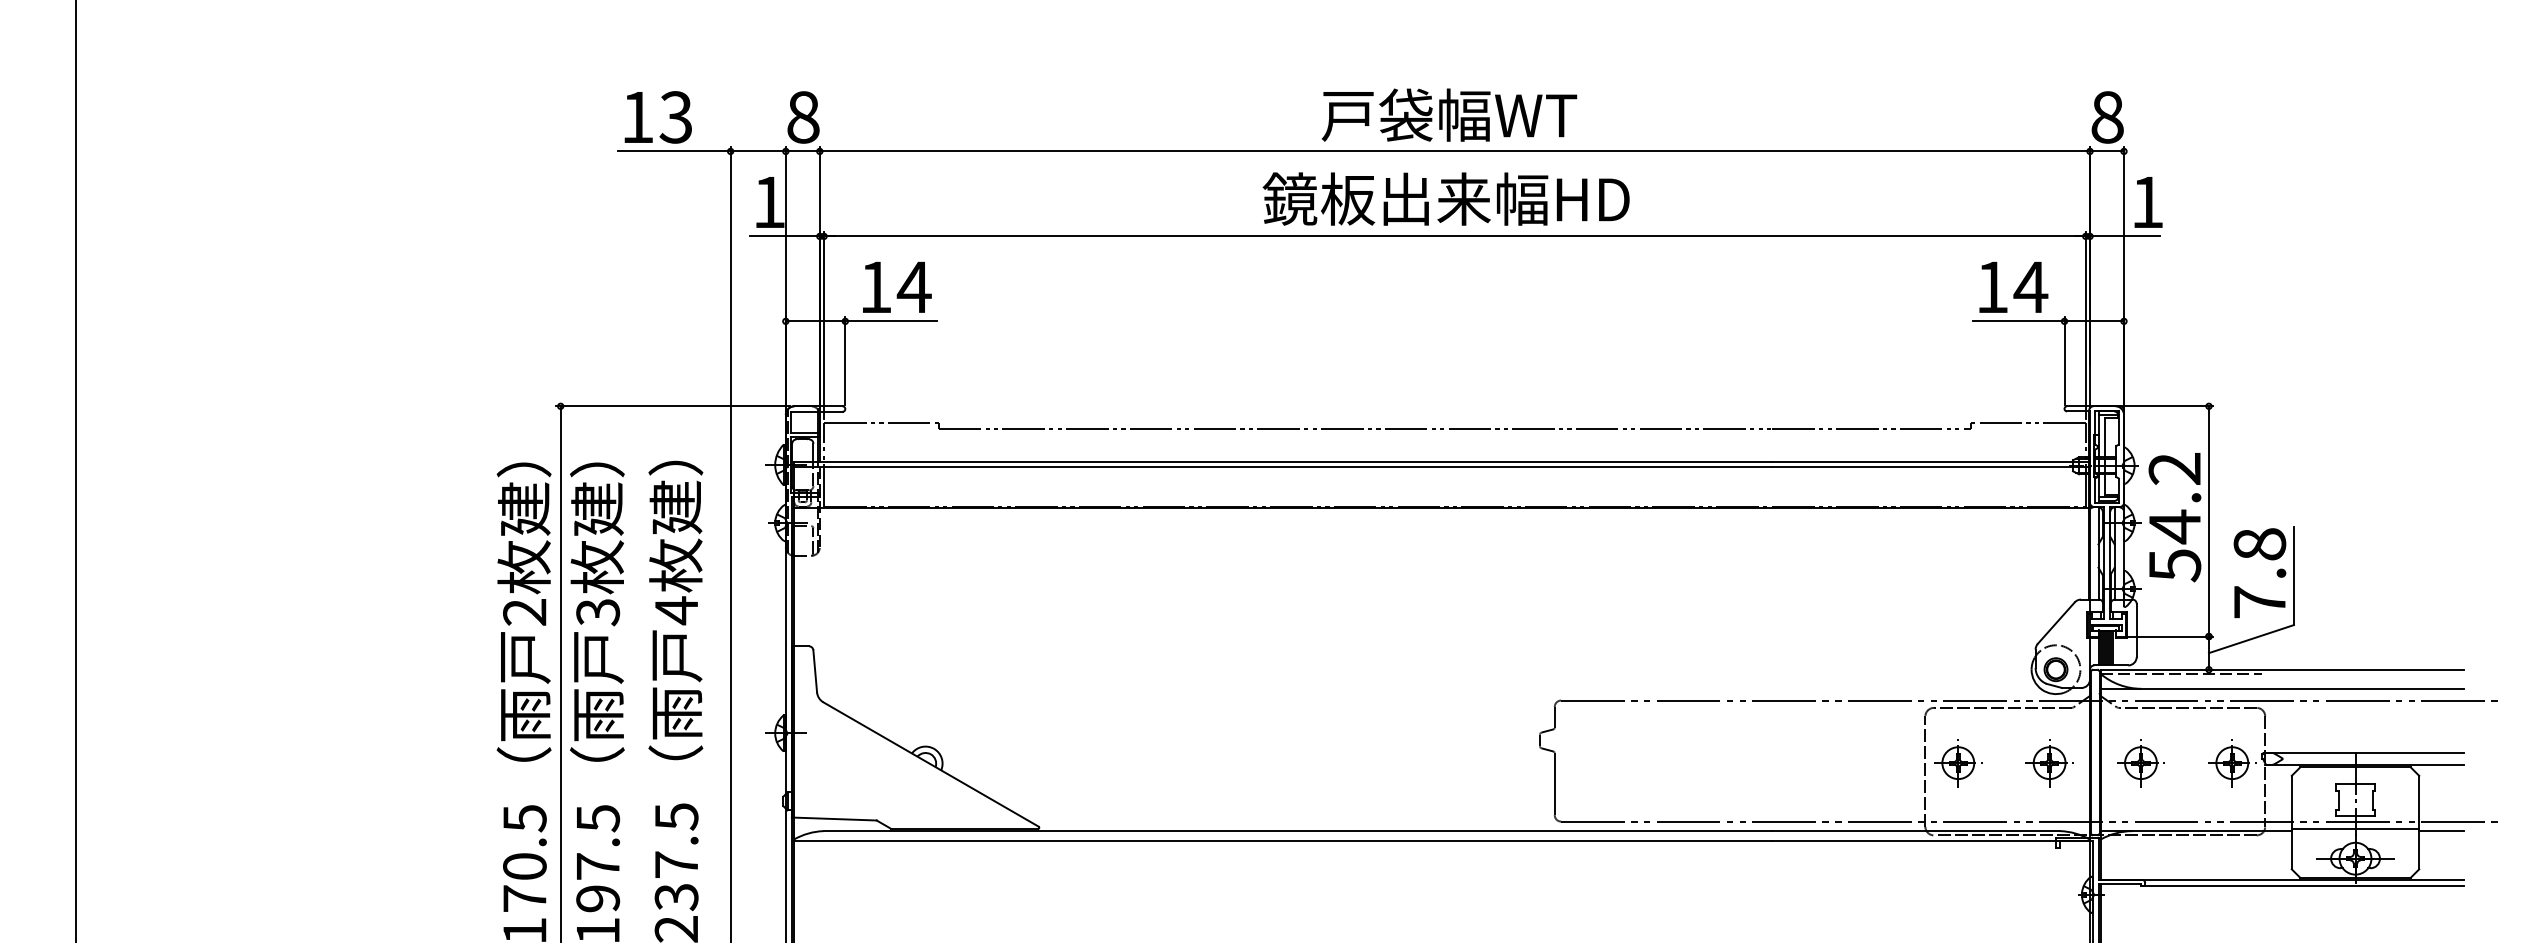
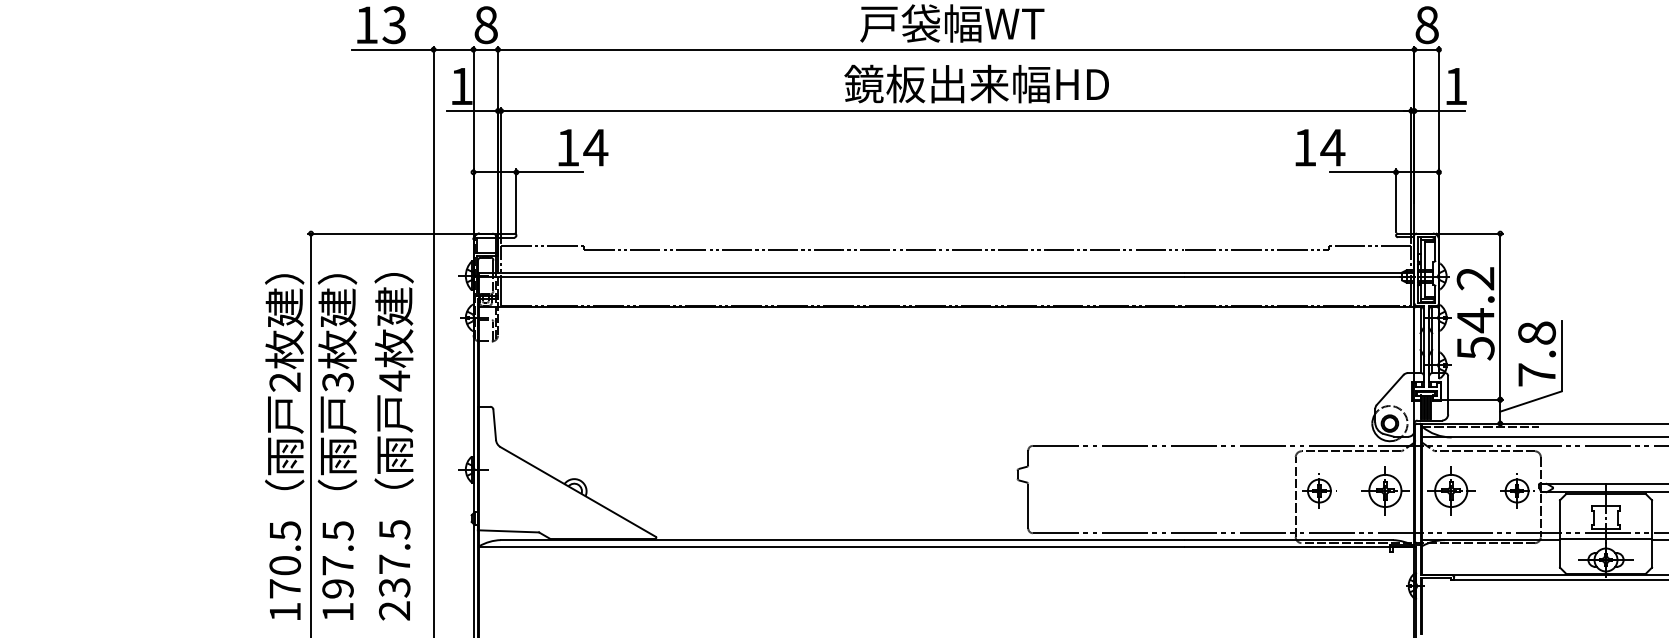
text: (1445, 198) -> (976, 83), moved
text: (897, 286) -> (583, 147), moved
text: (2013, 286) -> (1320, 147), moved
part: (2049, 763) -> (1385, 491), size x1.4
part: (2140, 763) -> (1450, 491), size x1.4

